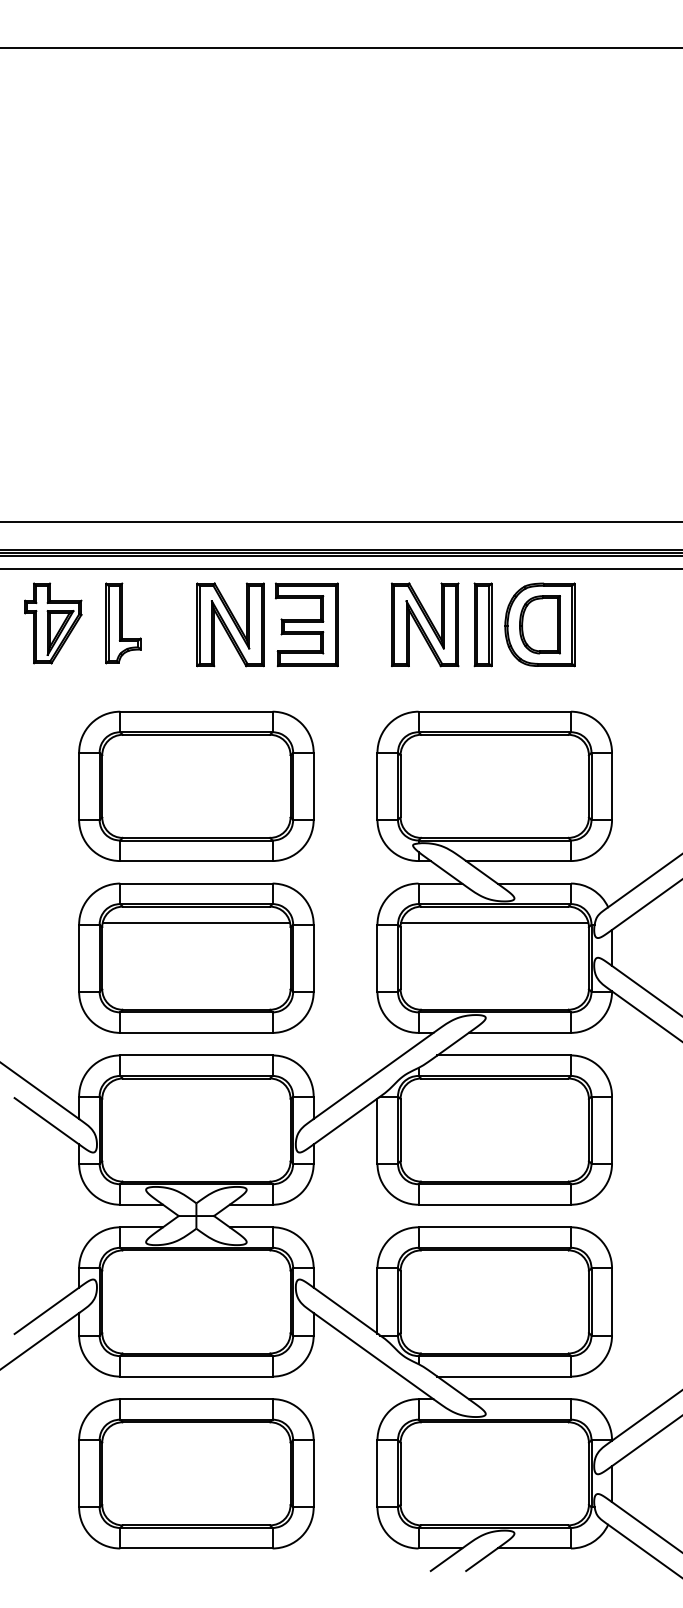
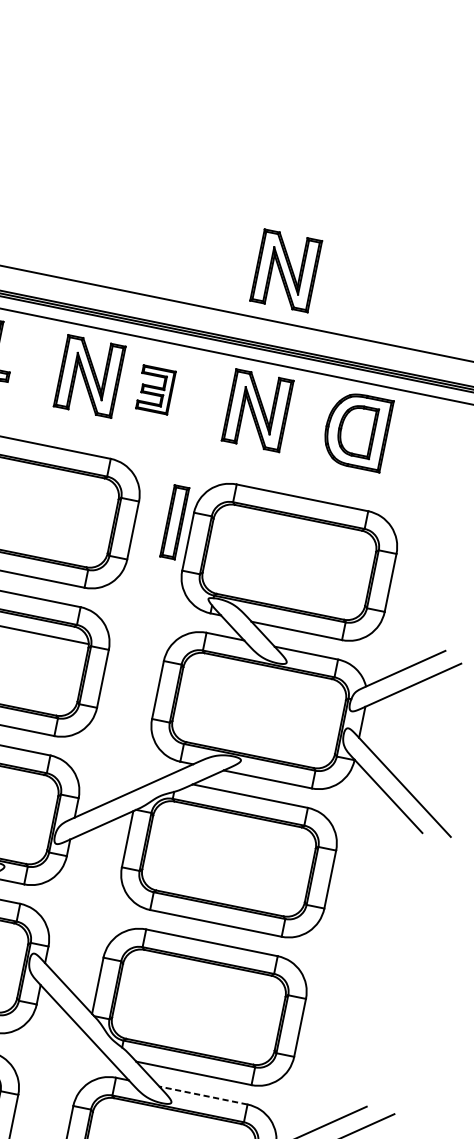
part: (424, 462) -> (285, 270), added
part: (306, 624) -> (155, 389), size x0.6
part: (482, 624) -> (174, 521), moved
line: (494, 922) -> (265, 679), removed
line: (519, 1399) -> (203, 1095), solid -> dashed

